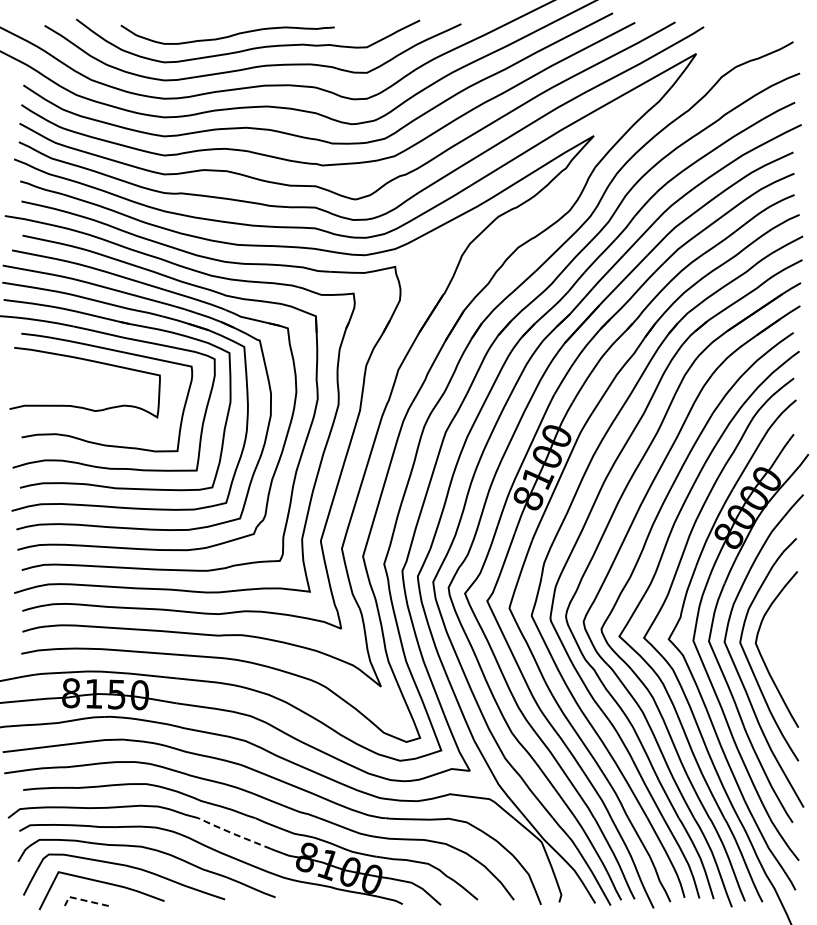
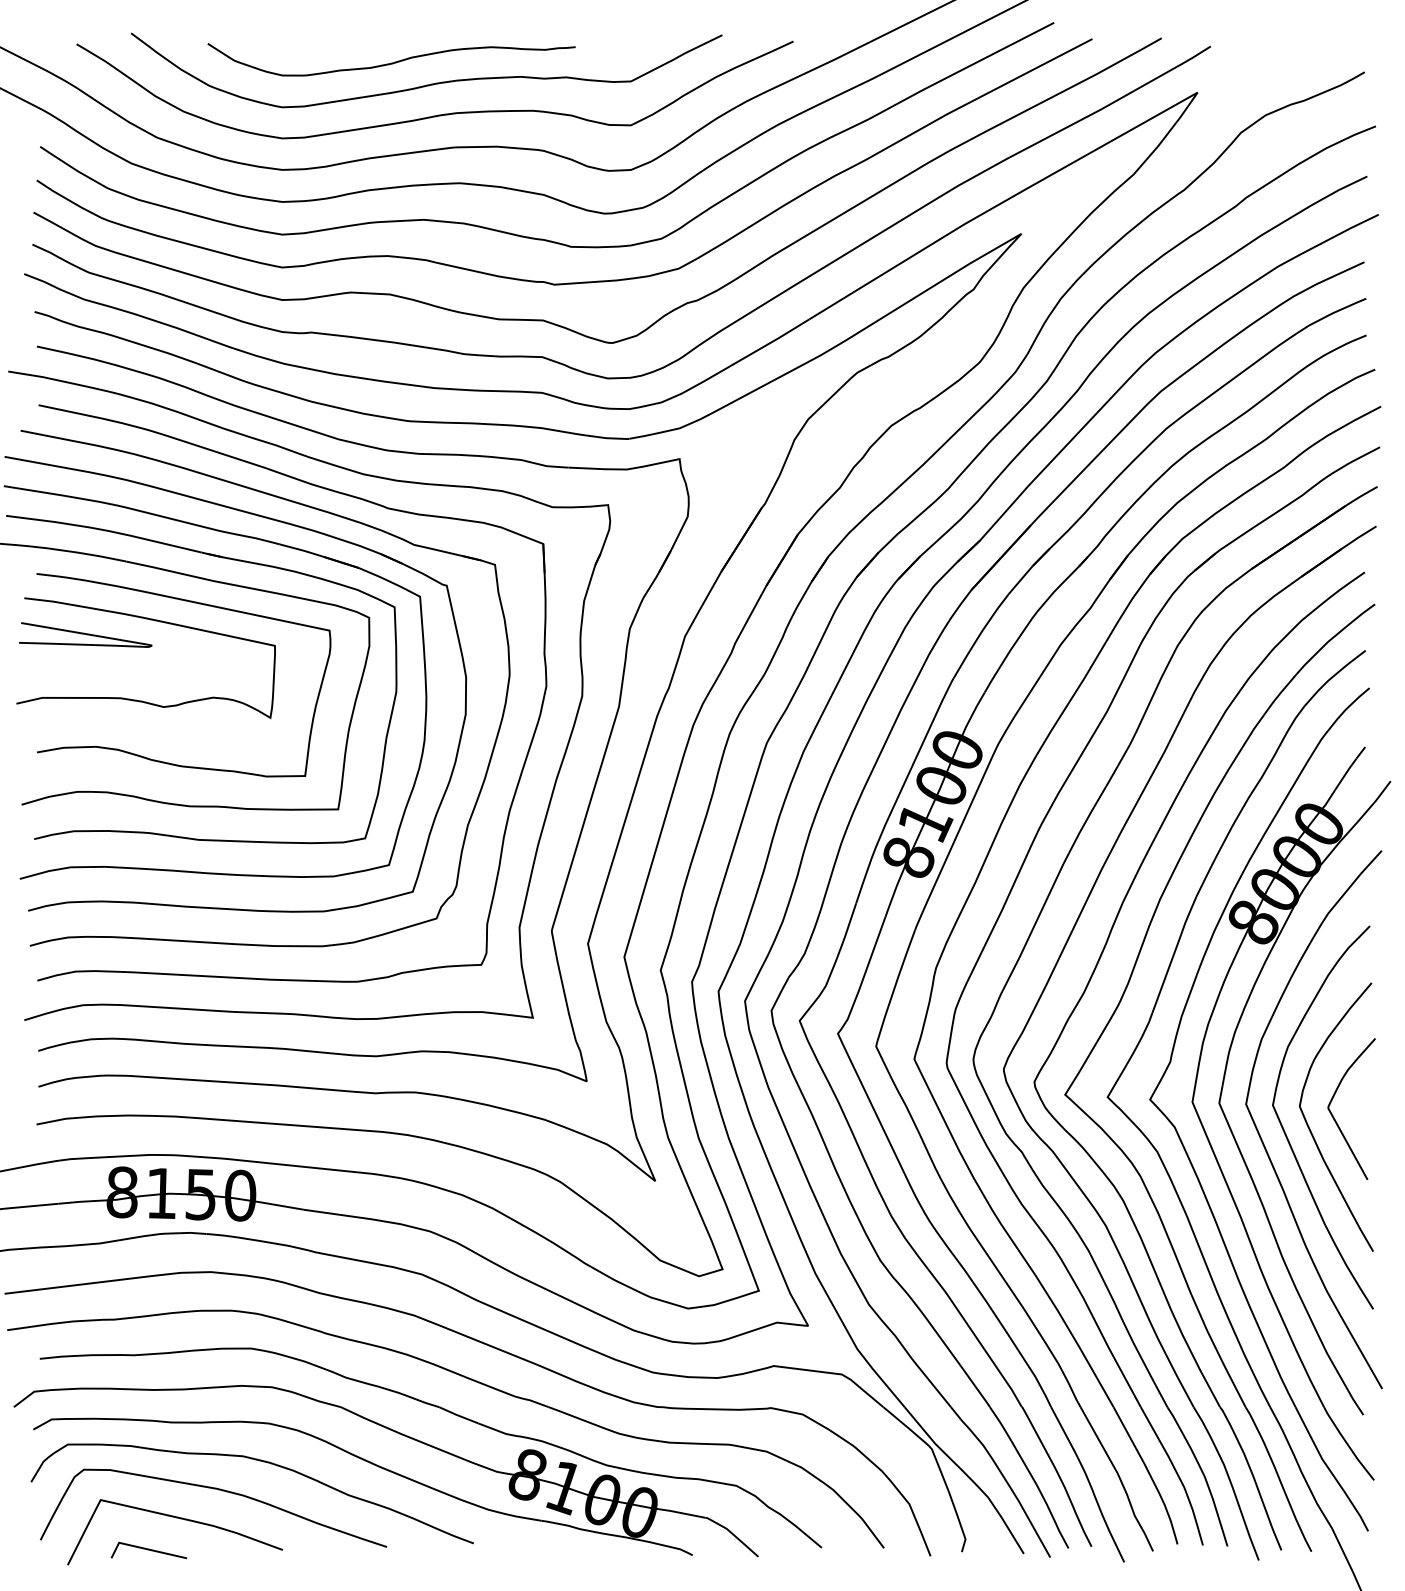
curve: (49, 368) -> (85, 633), added
curve: (776, 649) -> (1335, 1117), added
line: (233, 833) -> (401, 1433), dashed -> solid
line: (82, 900) -> (141, 1548), dashed -> solid

